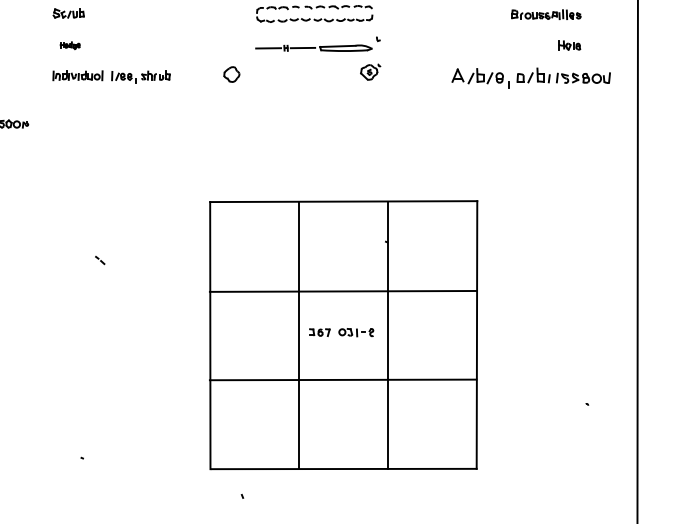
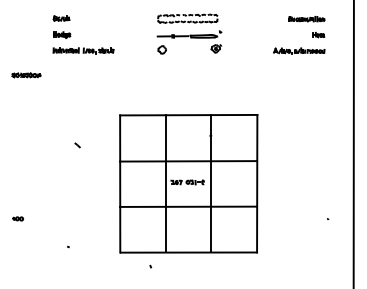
part: (70, 44) -> (62, 34), size x1.67
part: (230, 73) -> (161, 49), moved
part: (532, 75) -> (299, 50), size x0.62
part: (343, 334) -> (188, 183), moved

